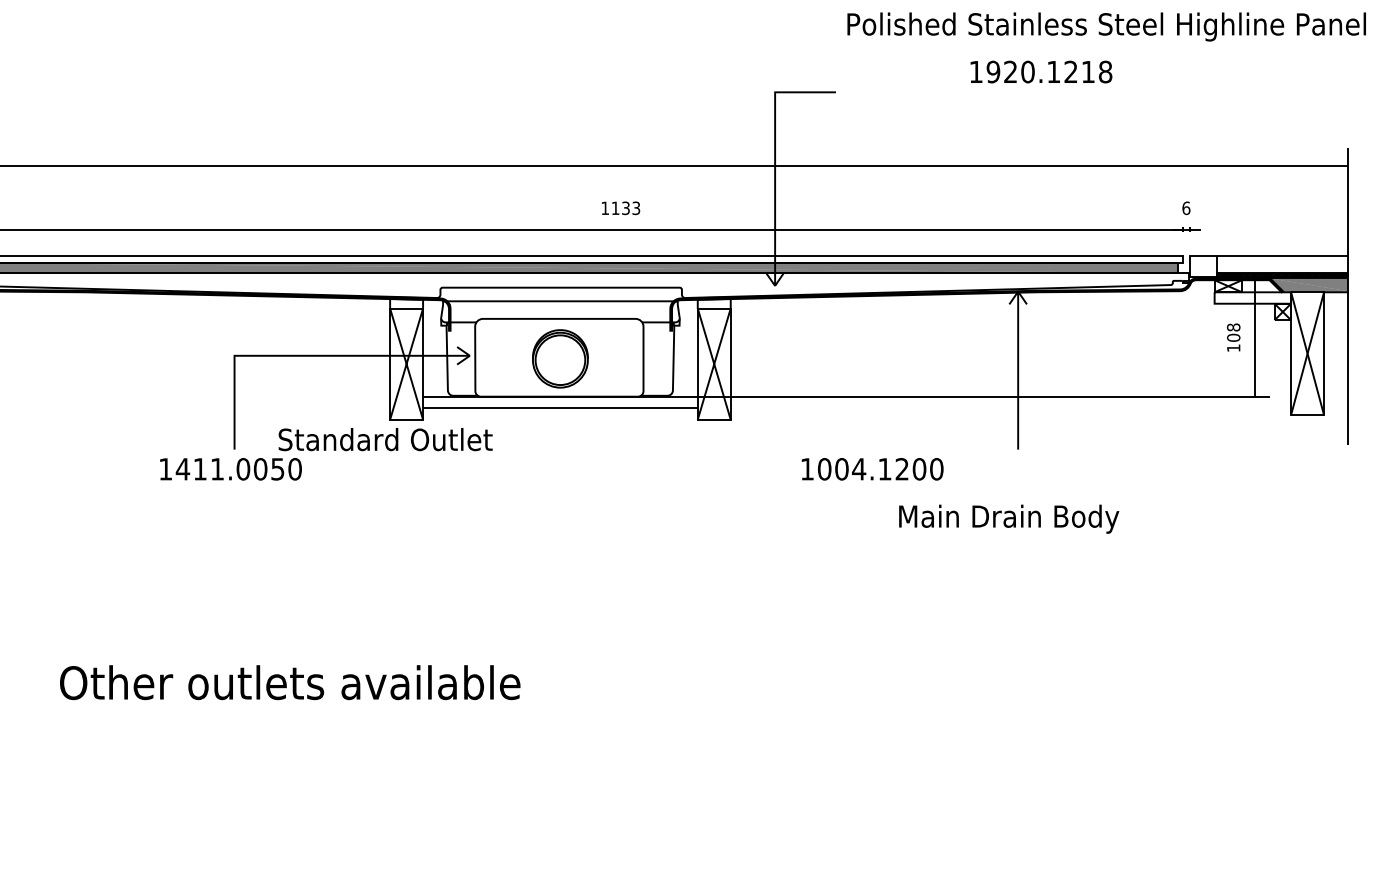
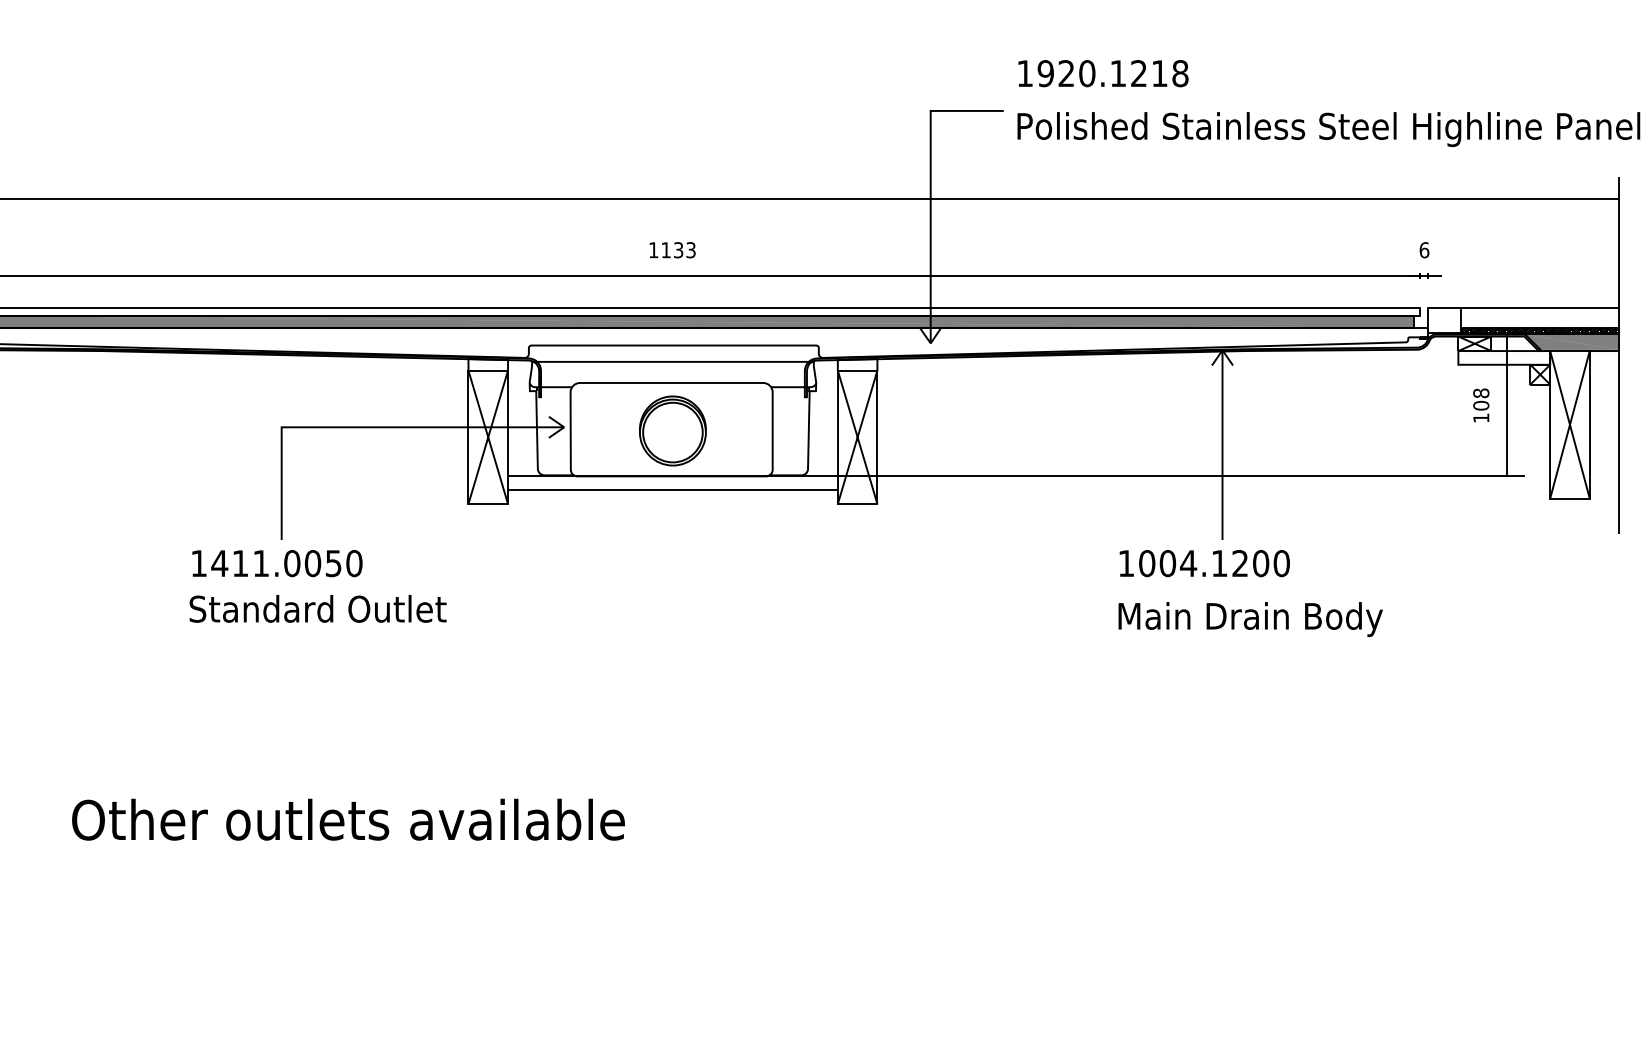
text: (1106, 26) -> (1328, 129), moved
text: (1041, 71) -> (1103, 73), moved
text: (620, 208) -> (672, 250), moved
text: (385, 439) -> (317, 608), moved
text: (872, 469) -> (1204, 563), moved
text: (1008, 519) -> (1250, 619), moved

